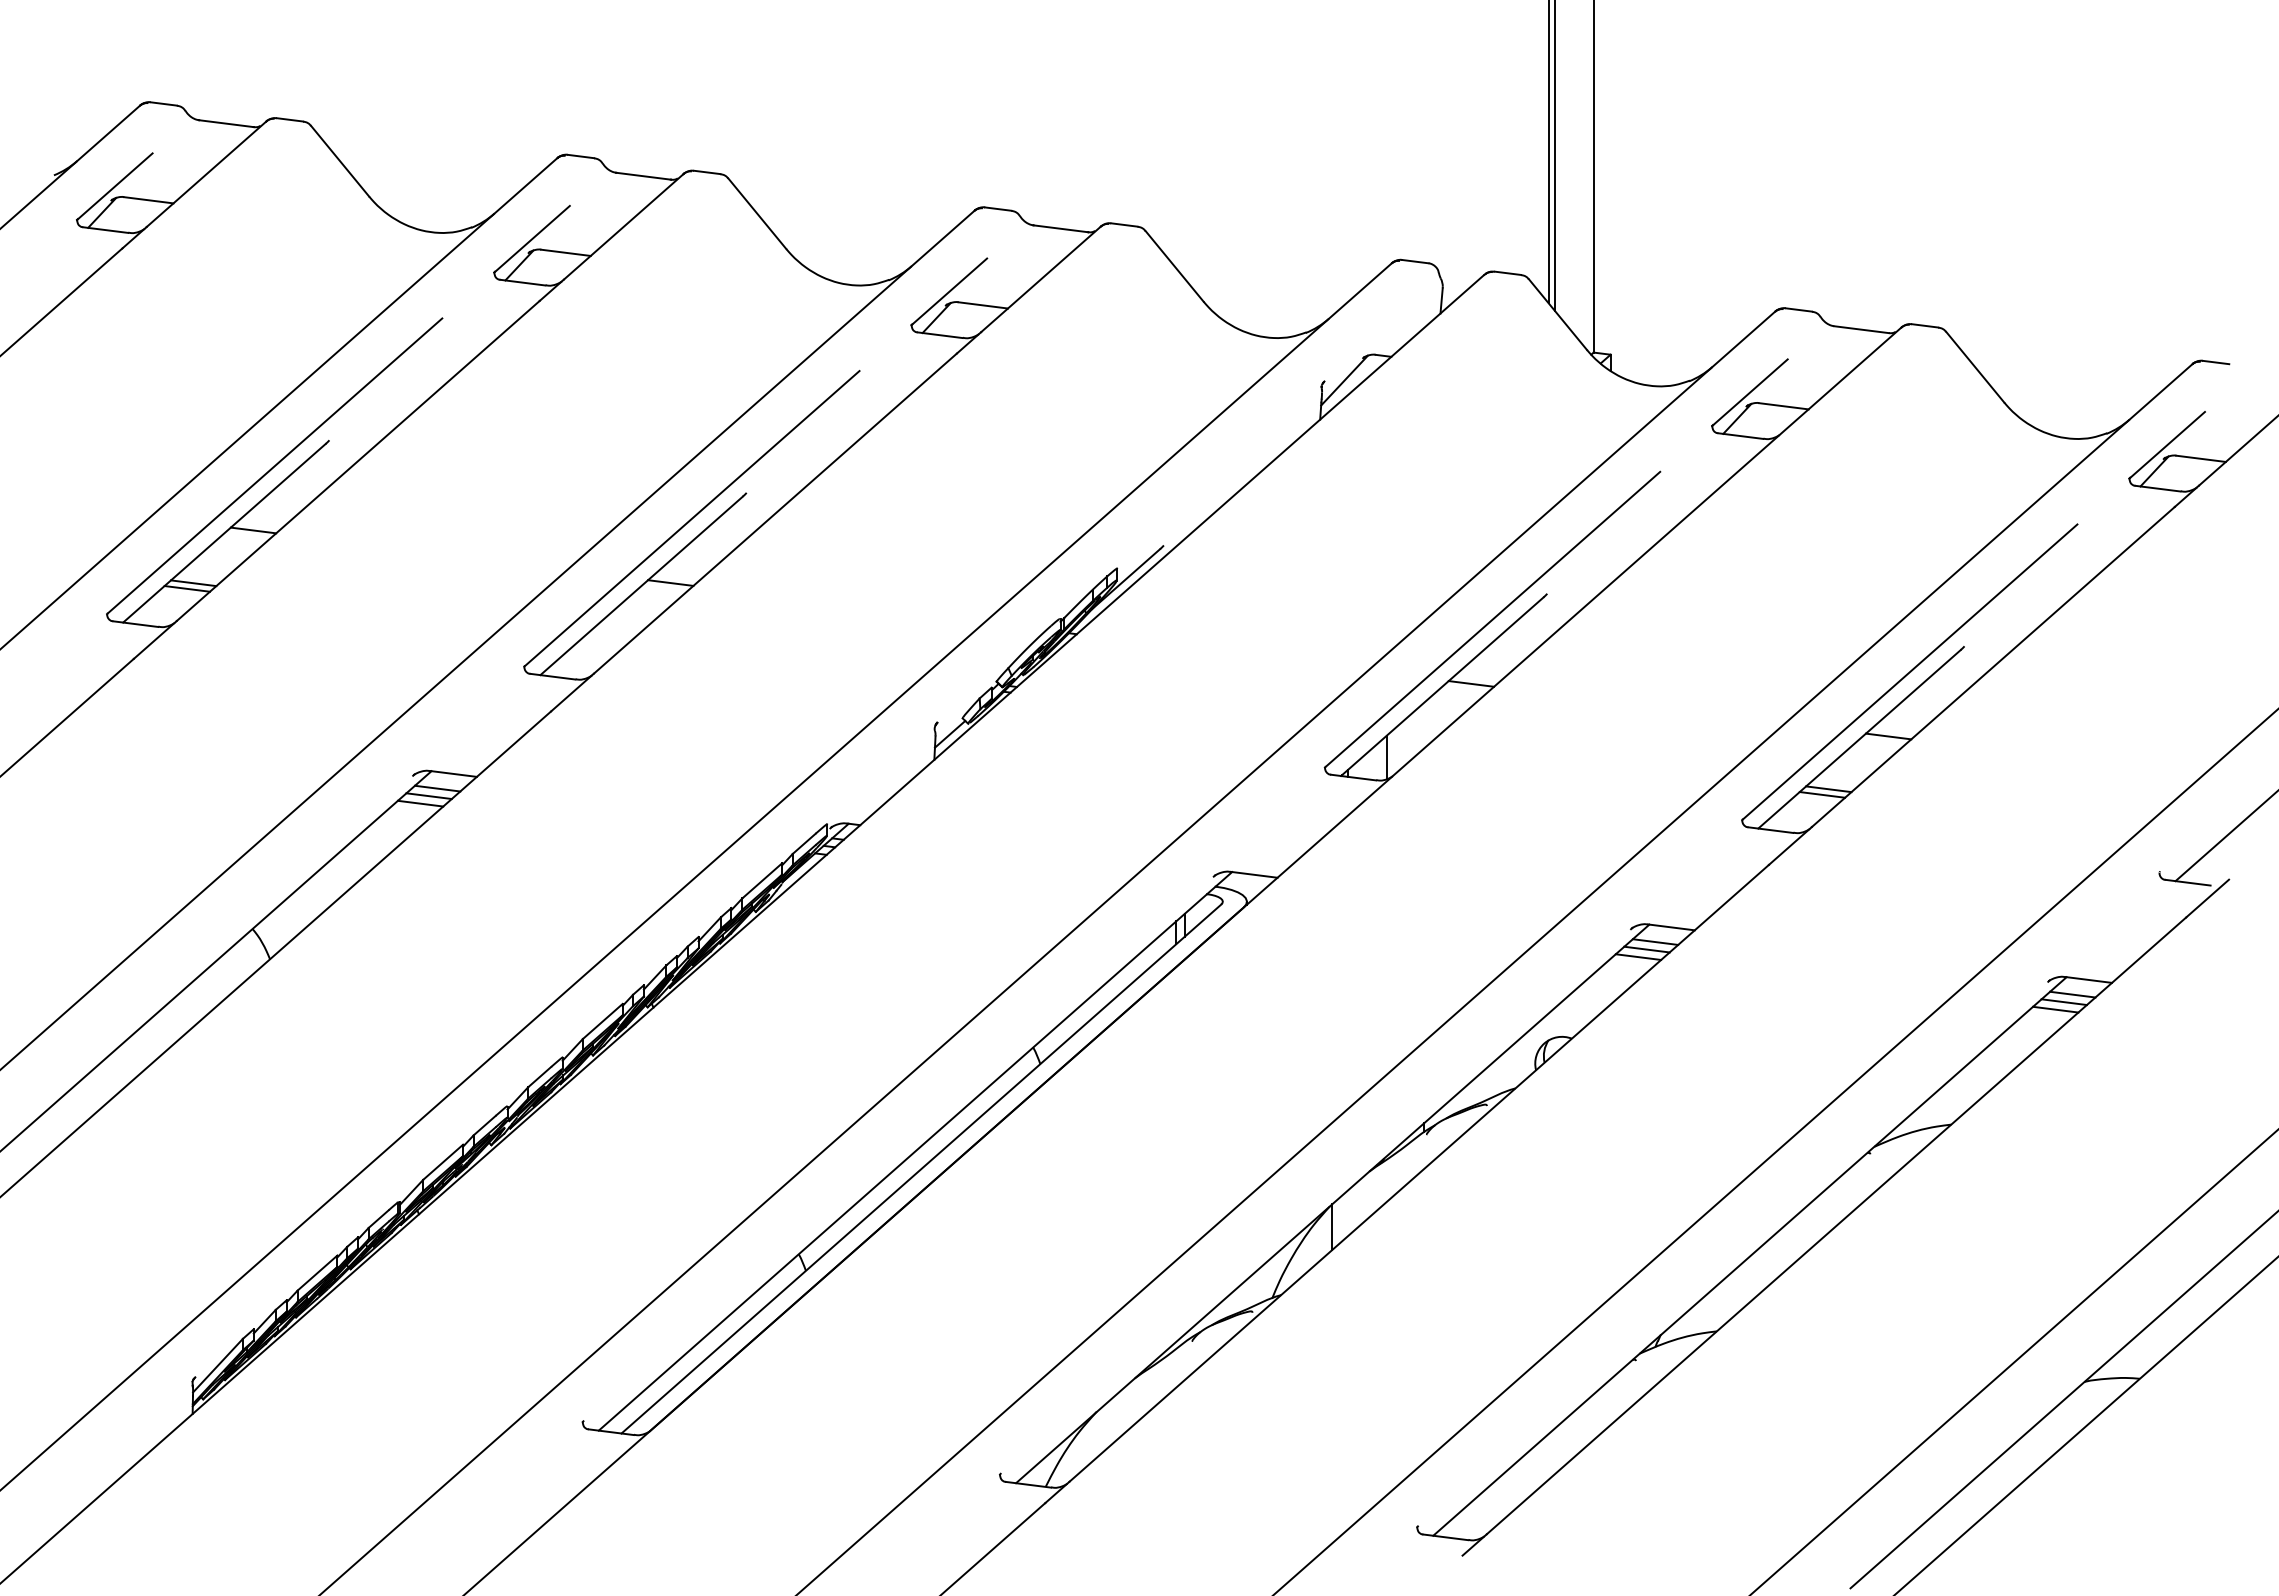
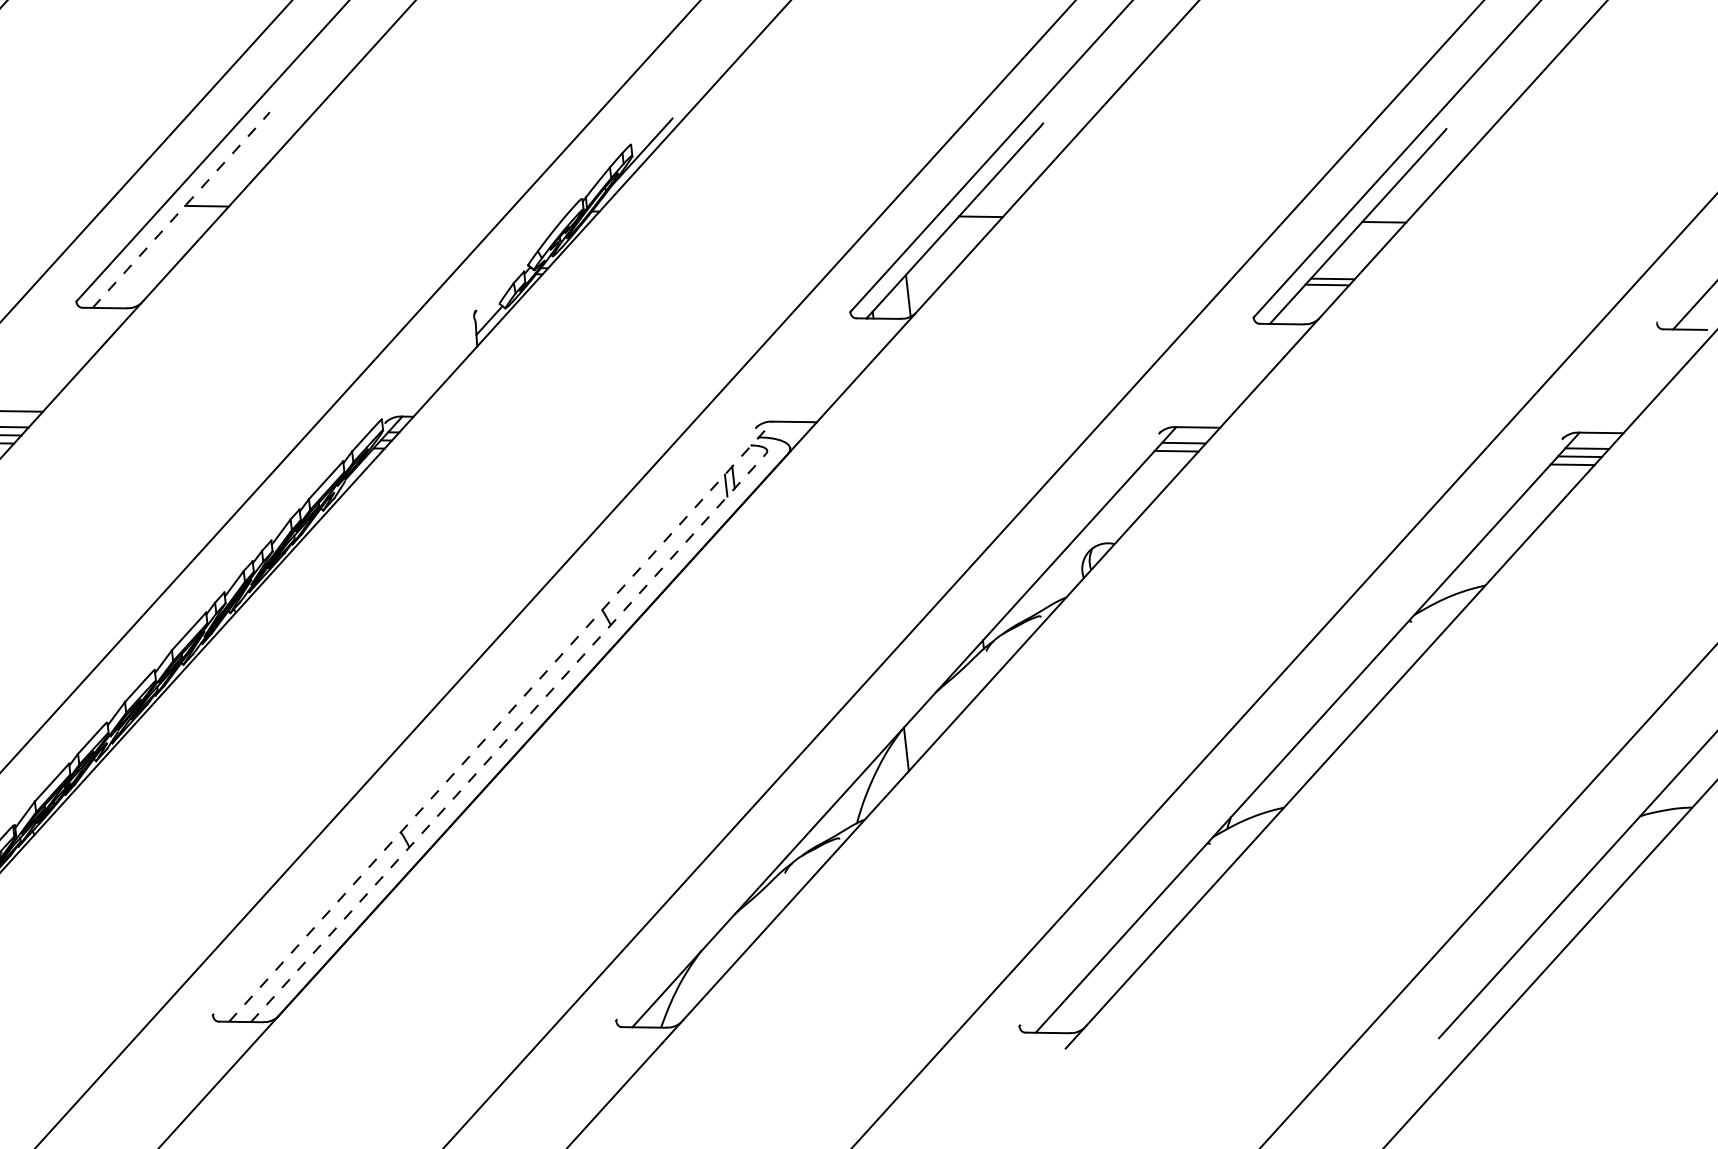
line: (641, 585) -> (179, 211), solid -> dashed
line: (1638, 956) -> (1169, 458), removed
line: (915, 1151) -> (501, 721), solid -> dashed
line: (921, 1169) -> (508, 738), solid -> dashed

